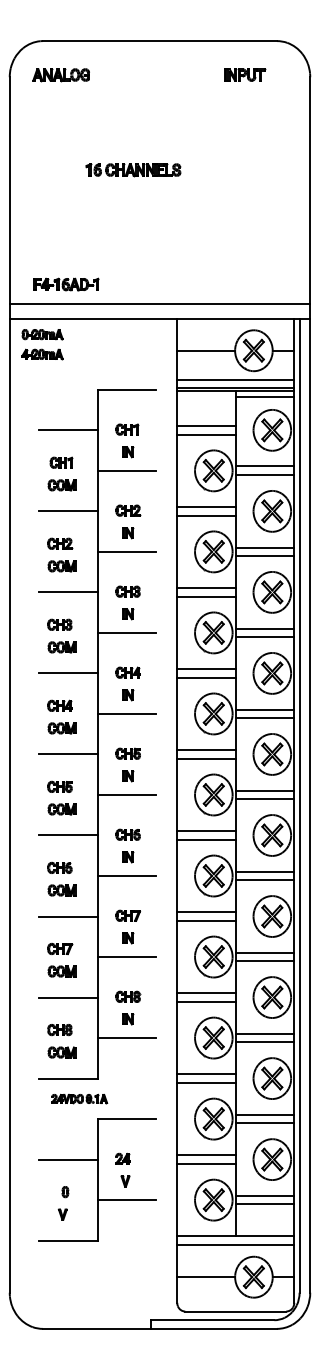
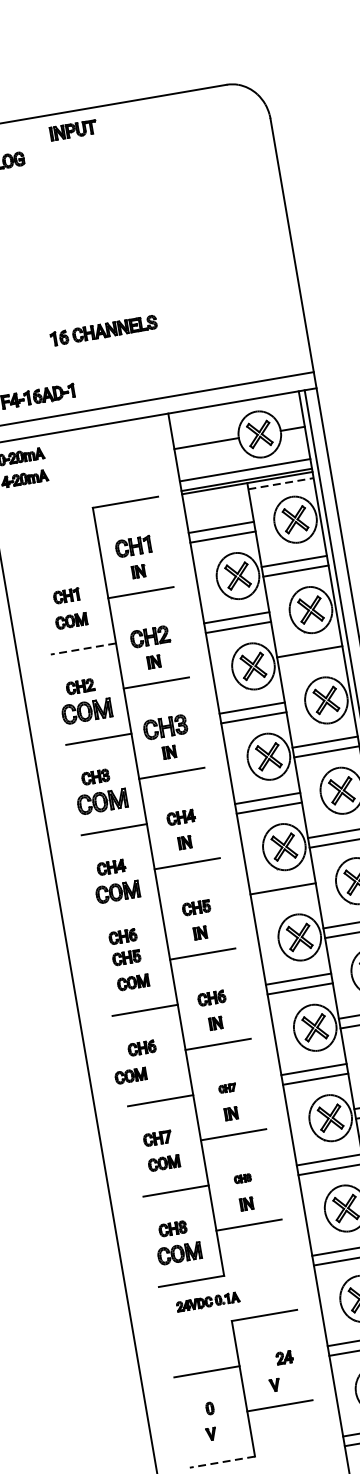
part: (245, 74) -> (74, 129), moved
part: (133, 170) -> (103, 331), moved
line: (265, 396) -> (281, 483), solid -> dashed
part: (127, 429) -> (133, 546), size x1.4
line: (68, 430) -> (68, 558), removed
part: (128, 510) -> (150, 636), size x1.4
line: (67, 511) -> (82, 649), solid -> dashed
line: (264, 556) -> (310, 661), removed
part: (61, 566) -> (86, 711), size x1.6
part: (127, 591) -> (164, 727), size x1.6
part: (61, 647) -> (101, 802), size x1.6
part: (61, 728) -> (117, 892), size x1.4
line: (68, 754) -> (130, 920), removed
line: (206, 758) -> (284, 898), removed
part: (59, 767) -> (122, 936), added
part: (61, 890) -> (130, 1076), moved
part: (128, 915) -> (227, 1088), size x0.6
part: (128, 996) -> (243, 1178), size x0.6
part: (61, 1052) -> (179, 1253), size x1.4
part: (122, 1158) -> (283, 1357), moved
line: (67, 1240) -> (221, 1462), solid -> dashed

